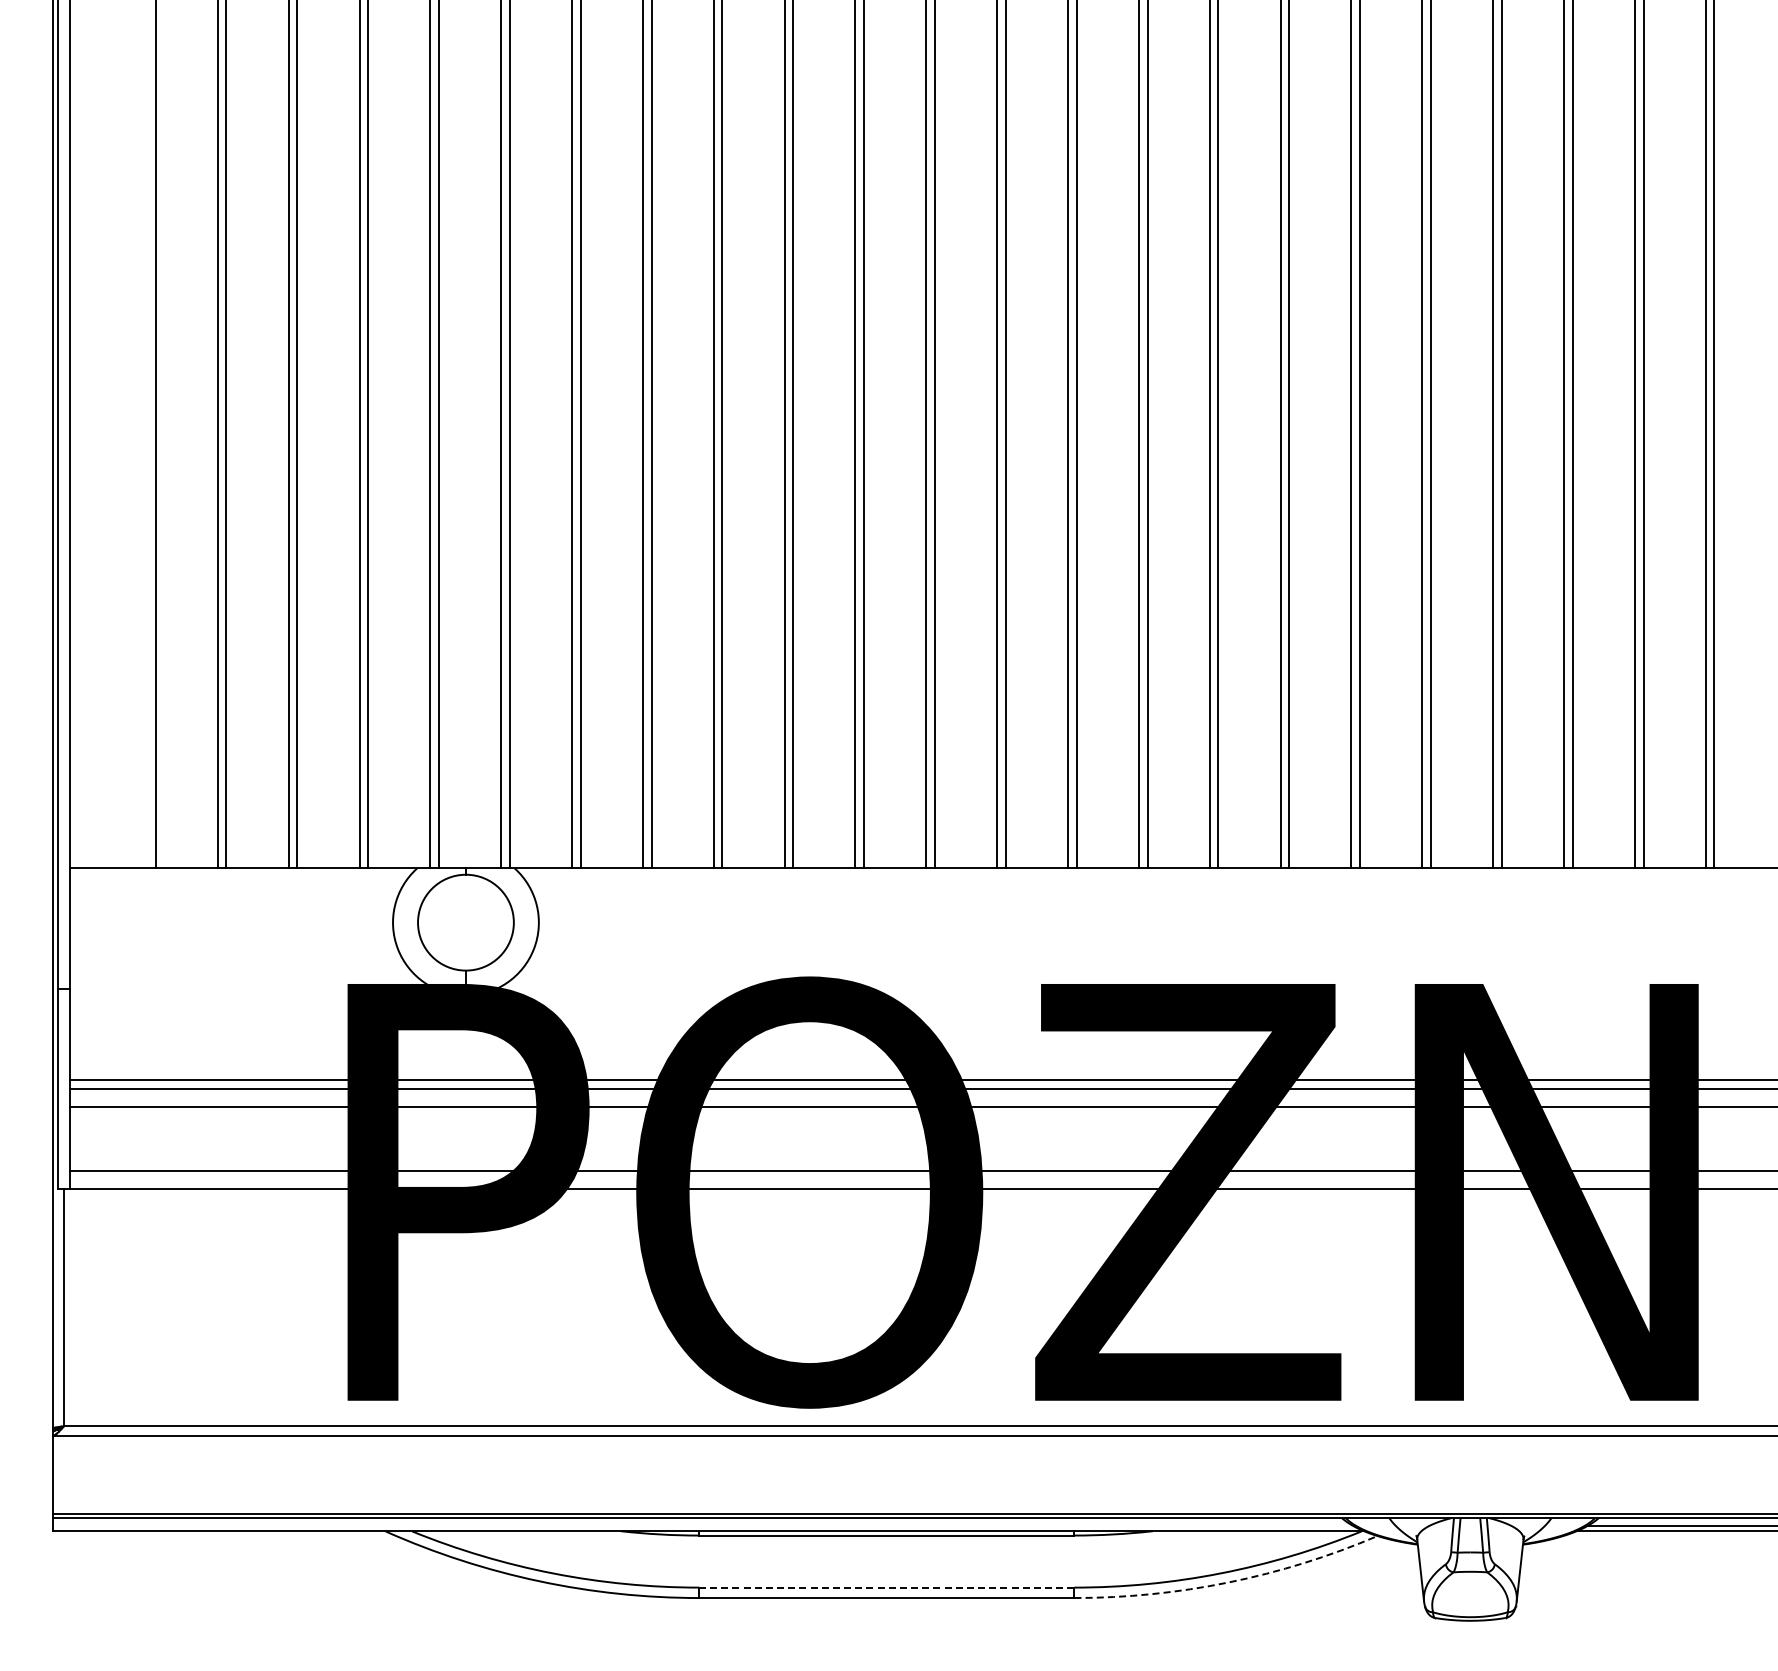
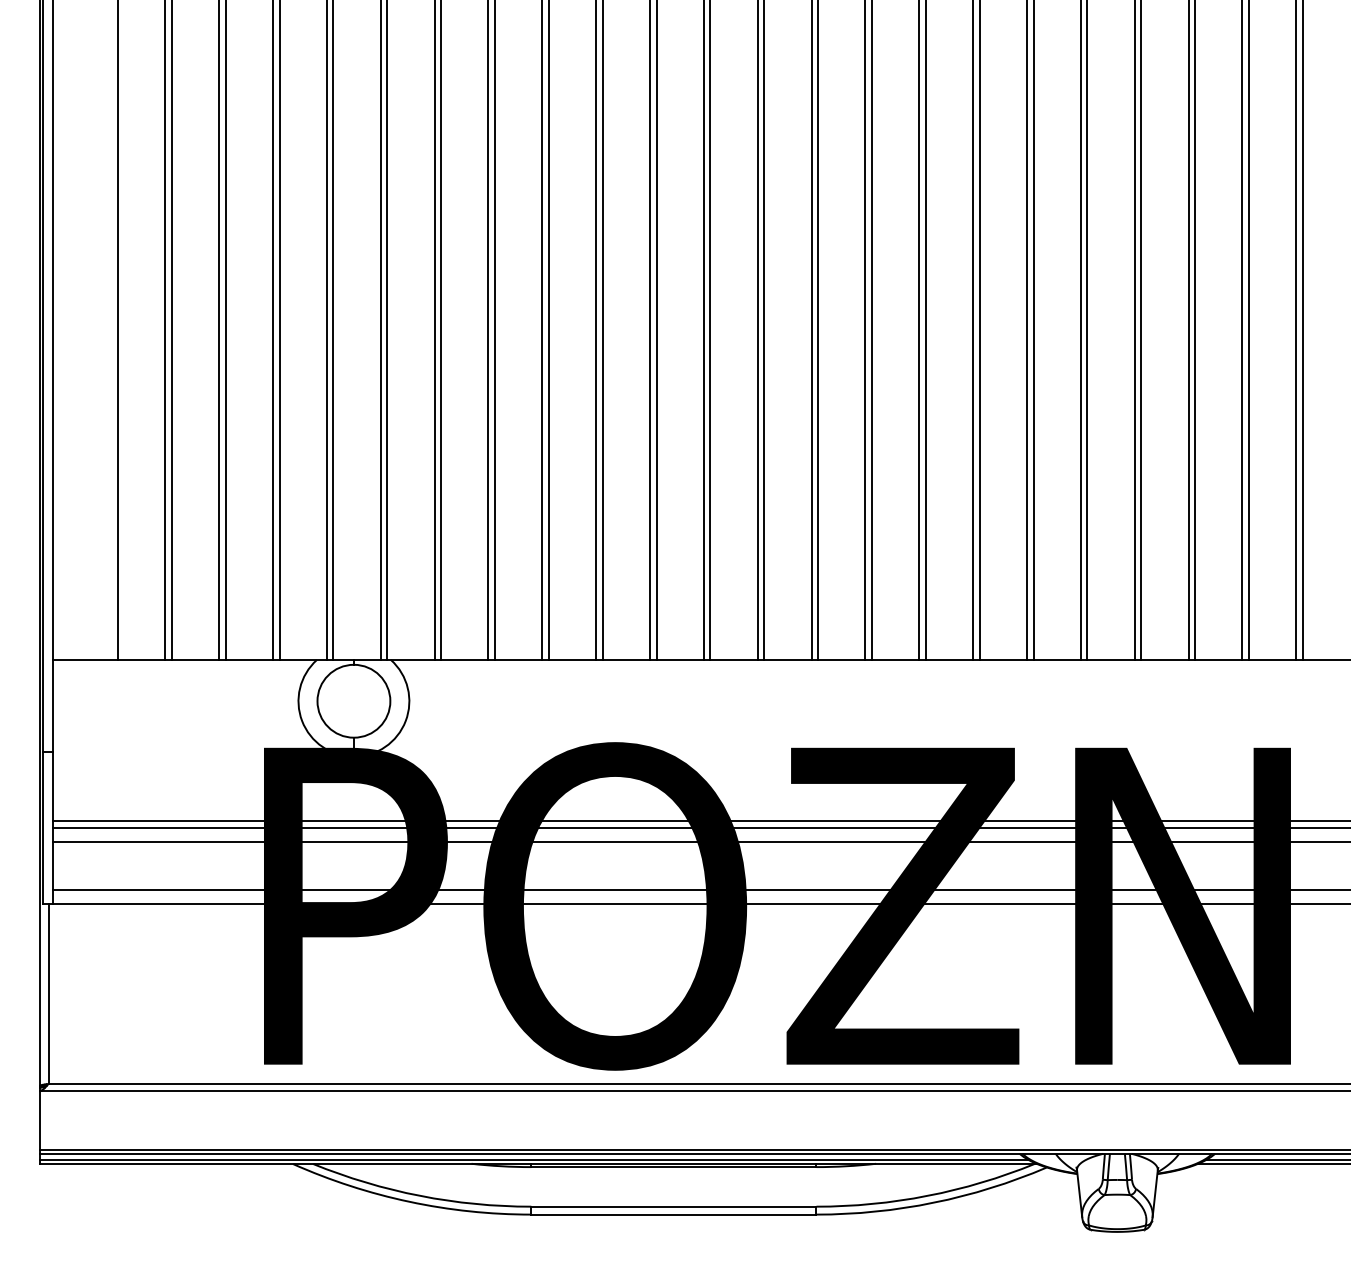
line: (703, 1525) -> (534, 1159), added
arc: (1228, 1582) -> (933, 1202), dashed -> solid
line: (886, 1587) -> (673, 1206), dashed -> solid

